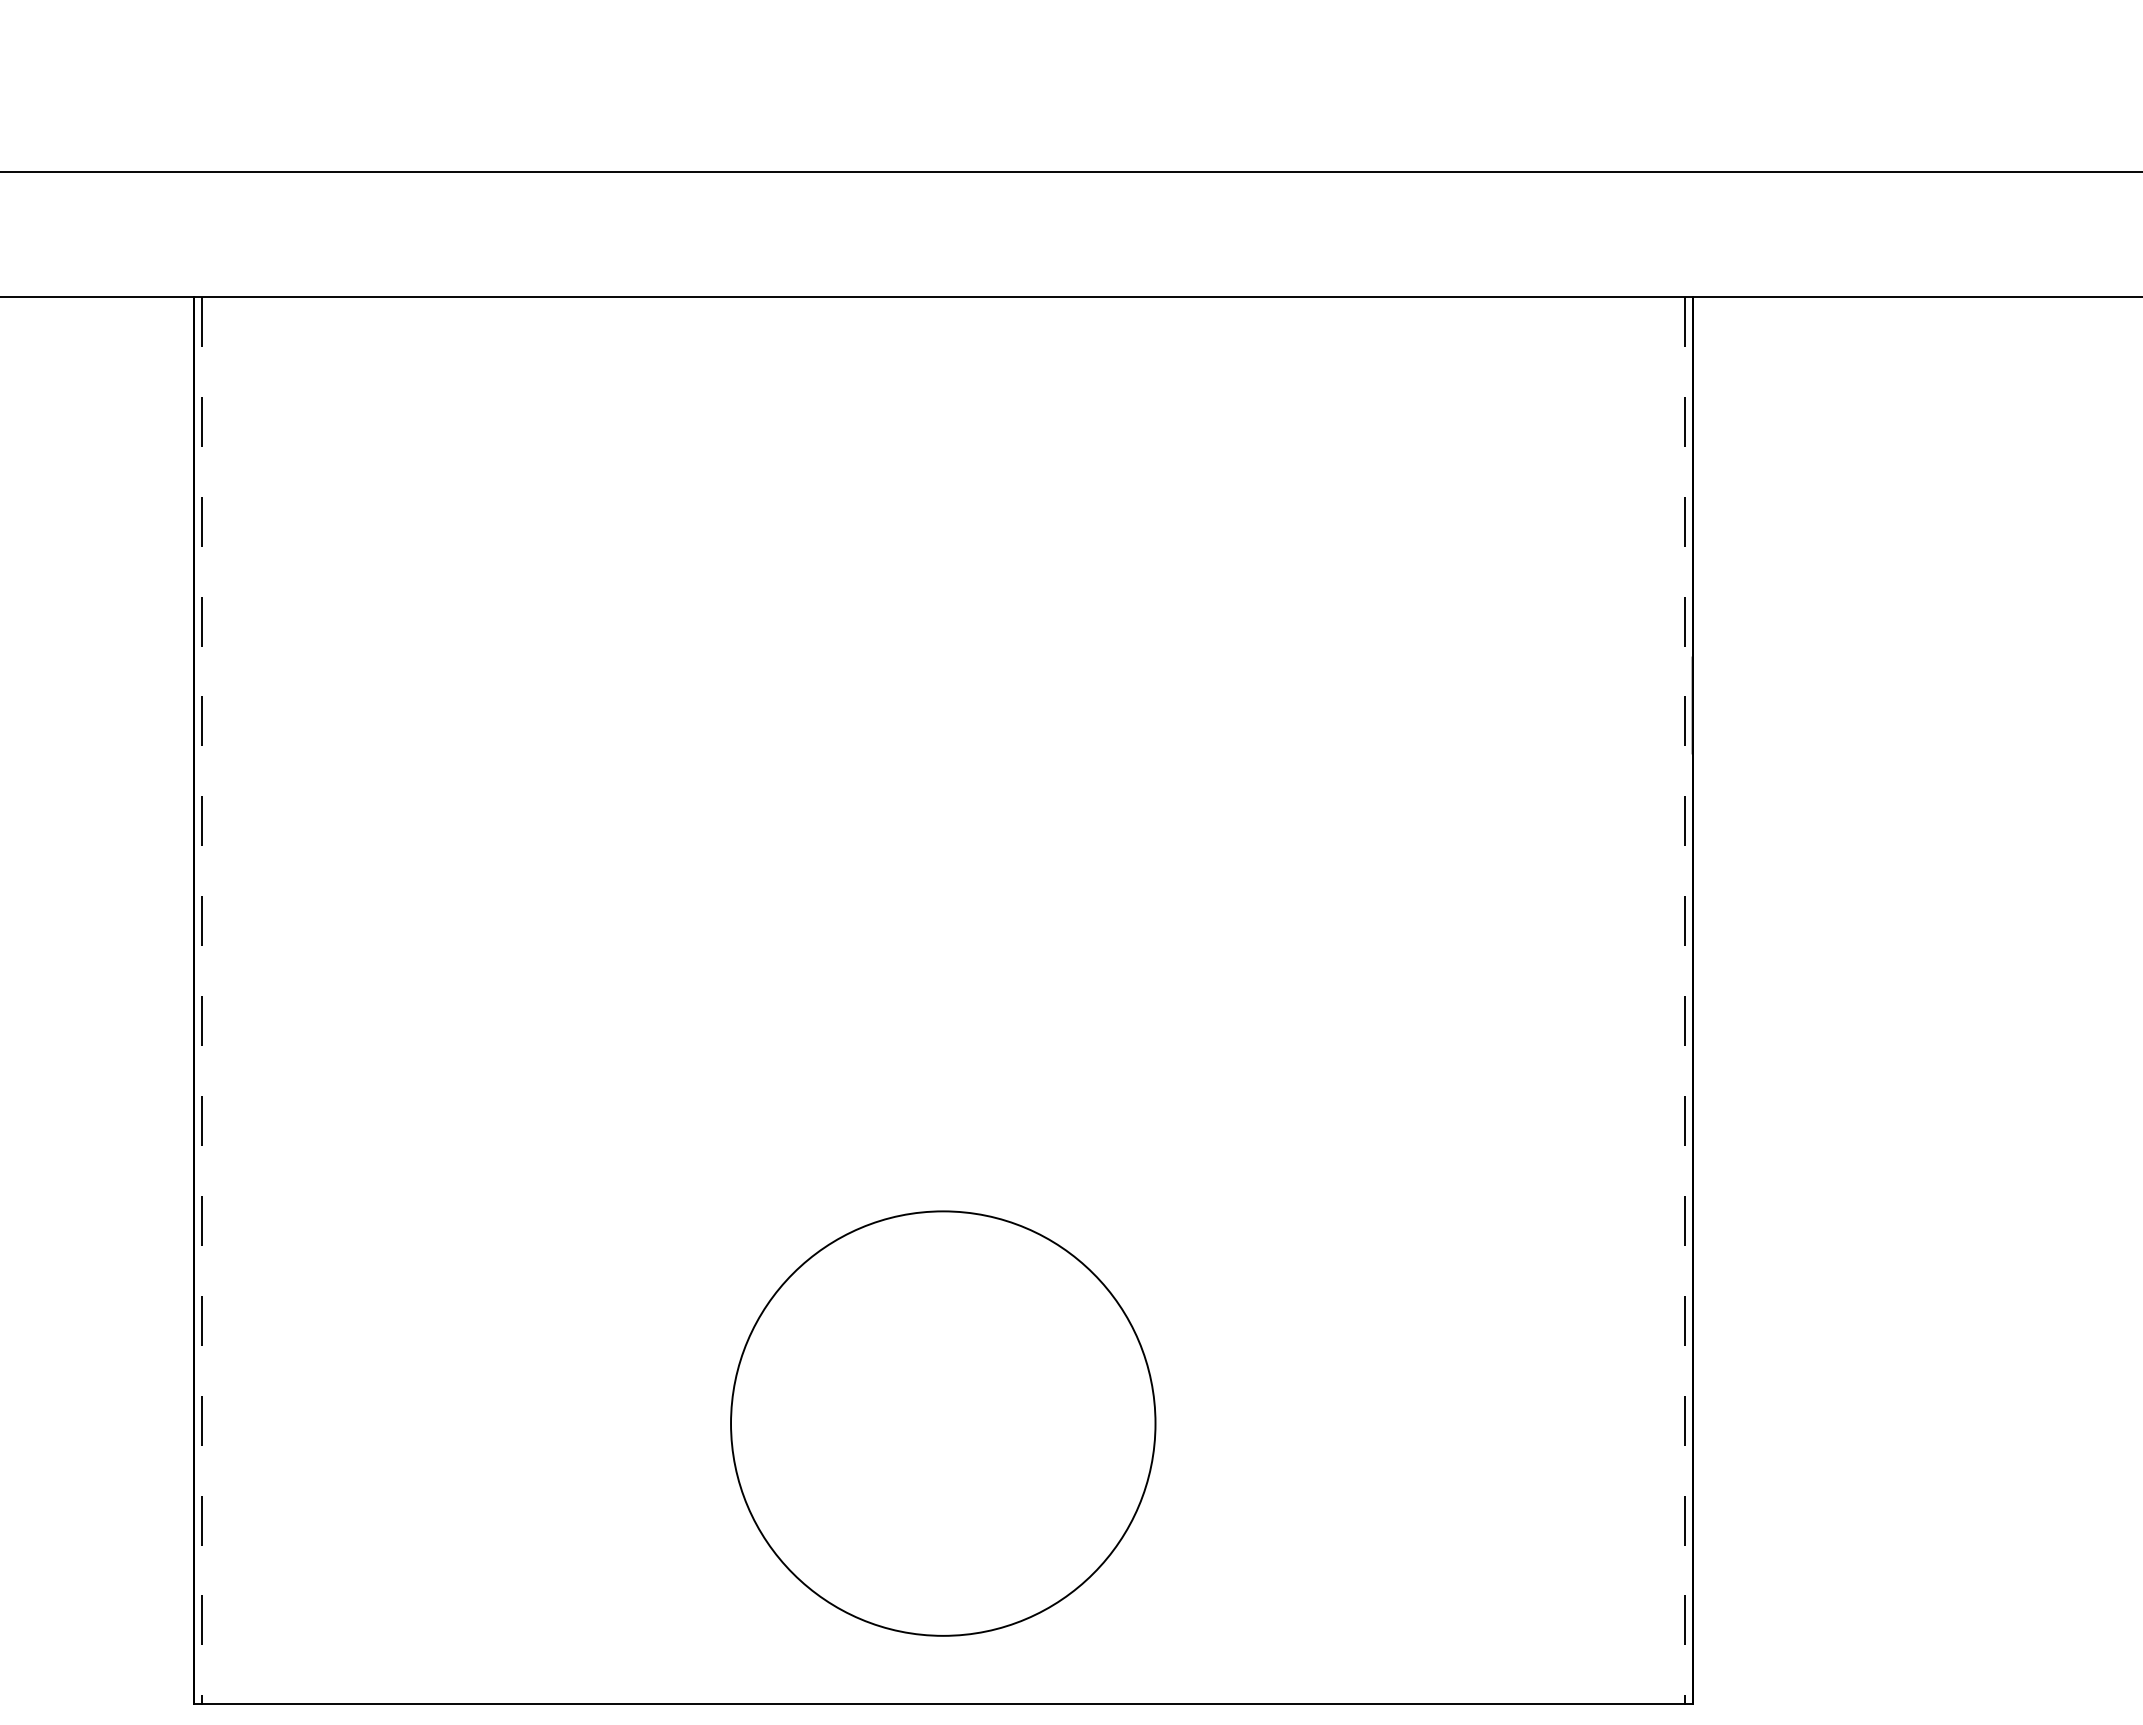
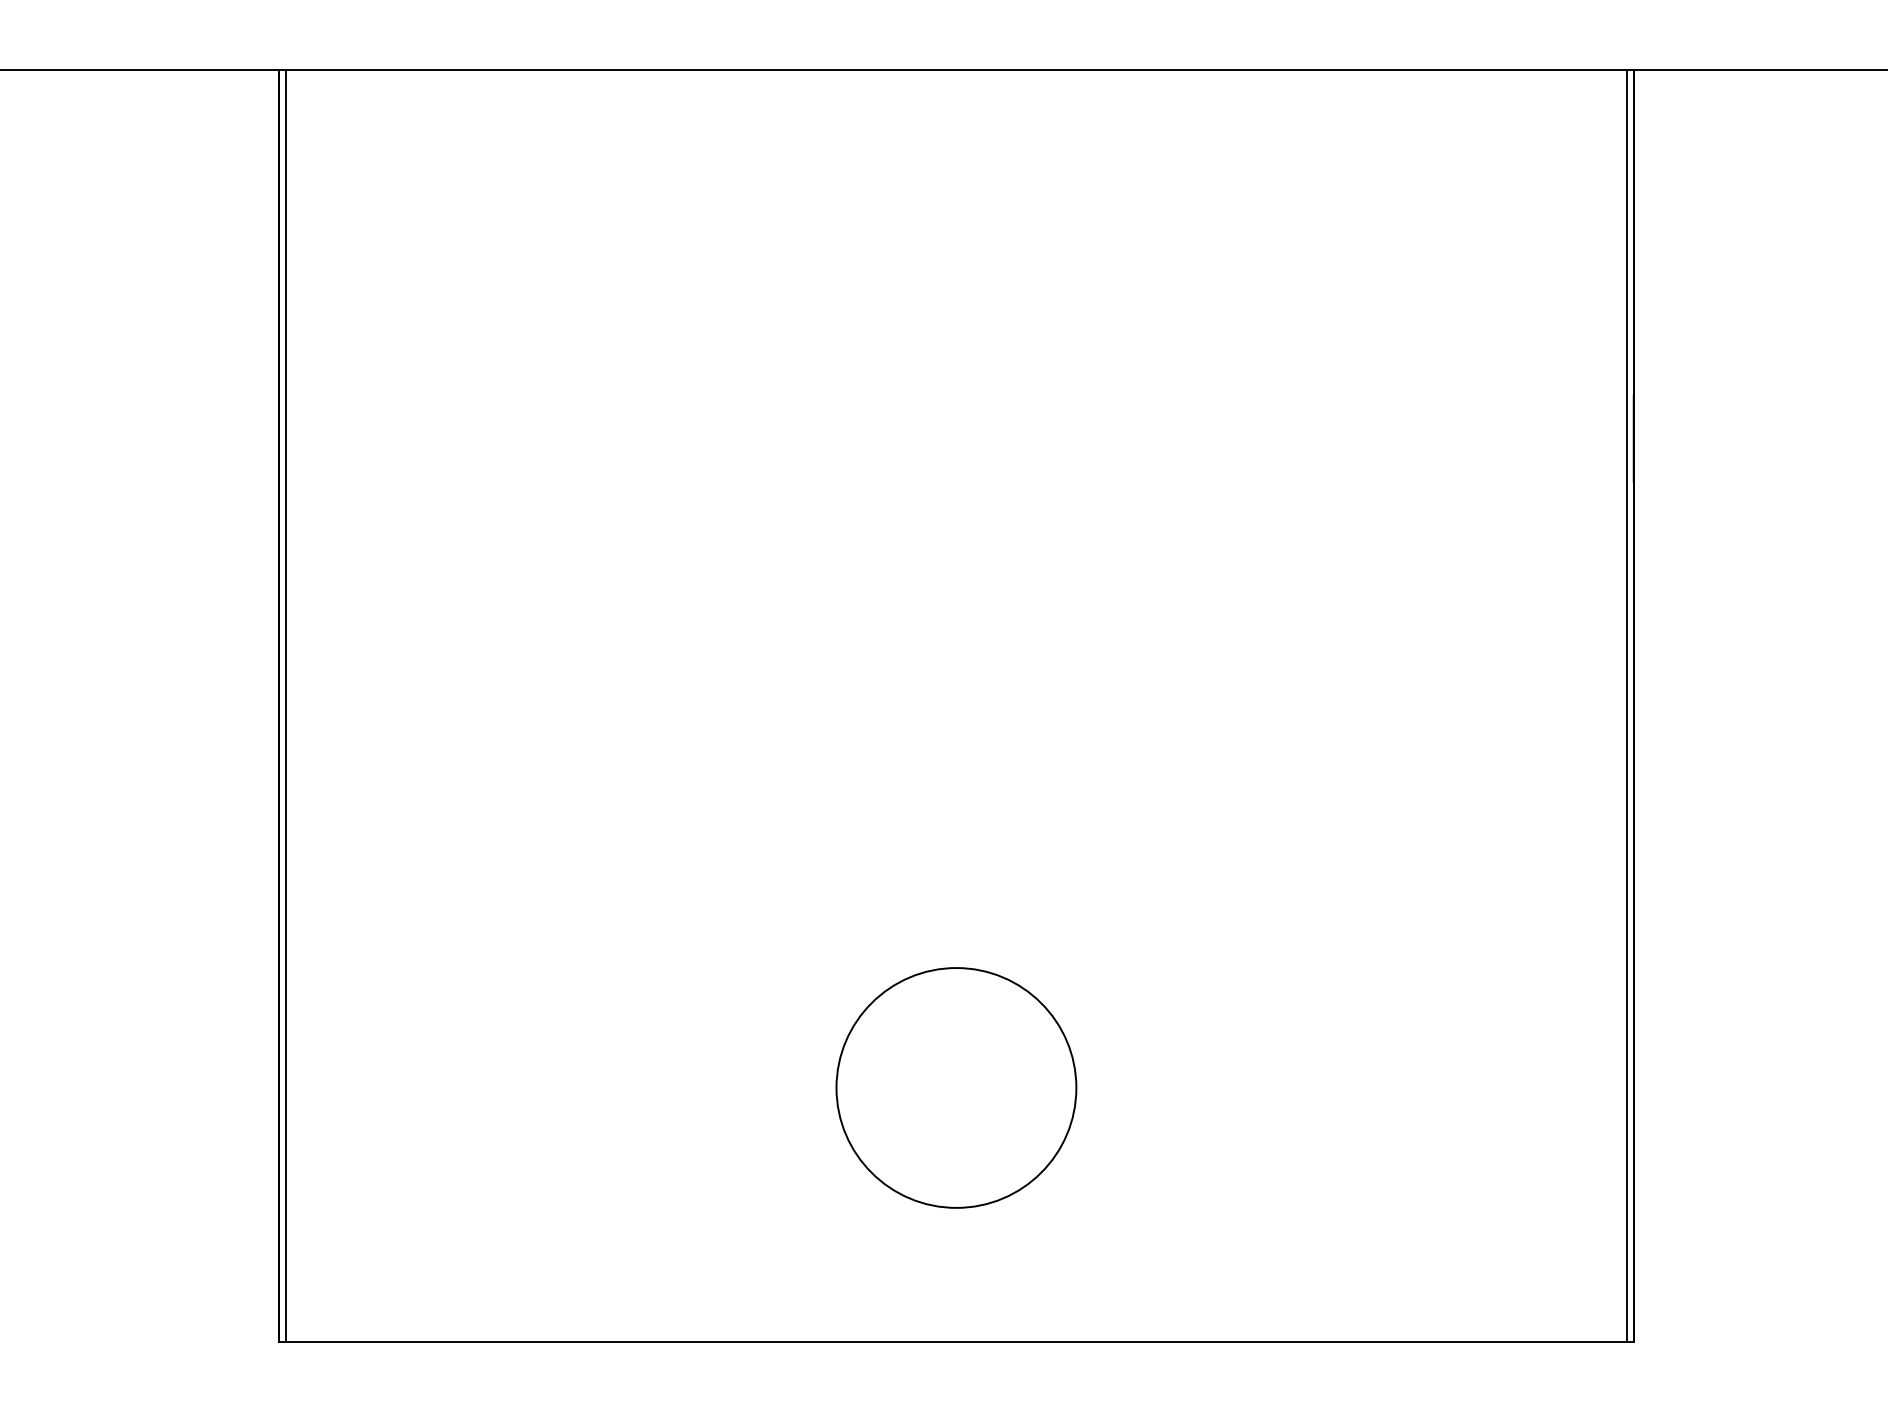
line: (201, 1000) -> (285, 705), dashed -> solid
line: (1685, 1000) -> (1627, 705), dashed -> solid
circle: (943, 1422) -> (956, 1087), size x0.62

